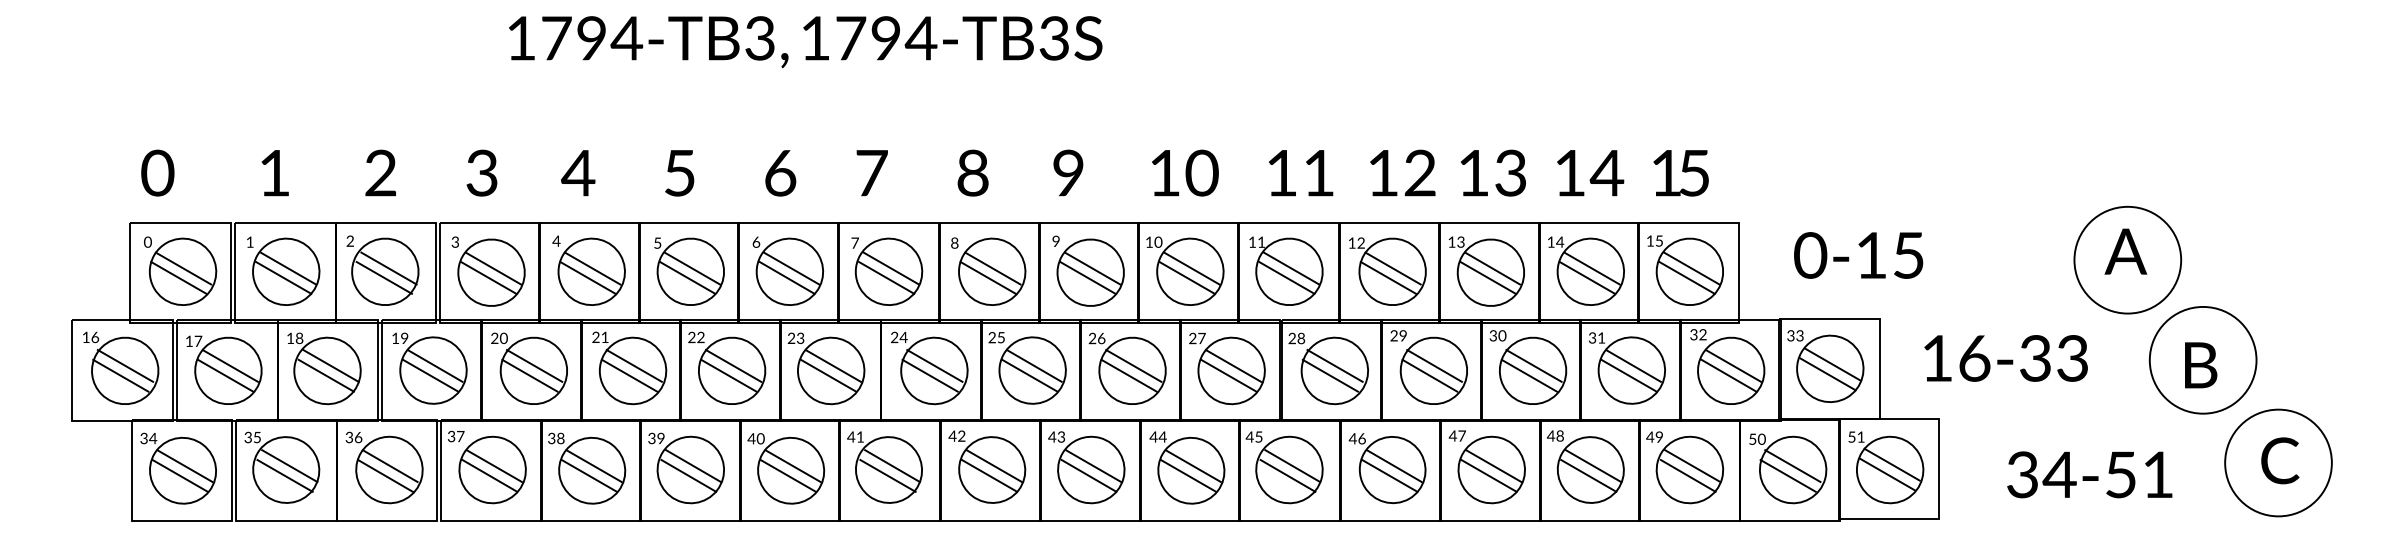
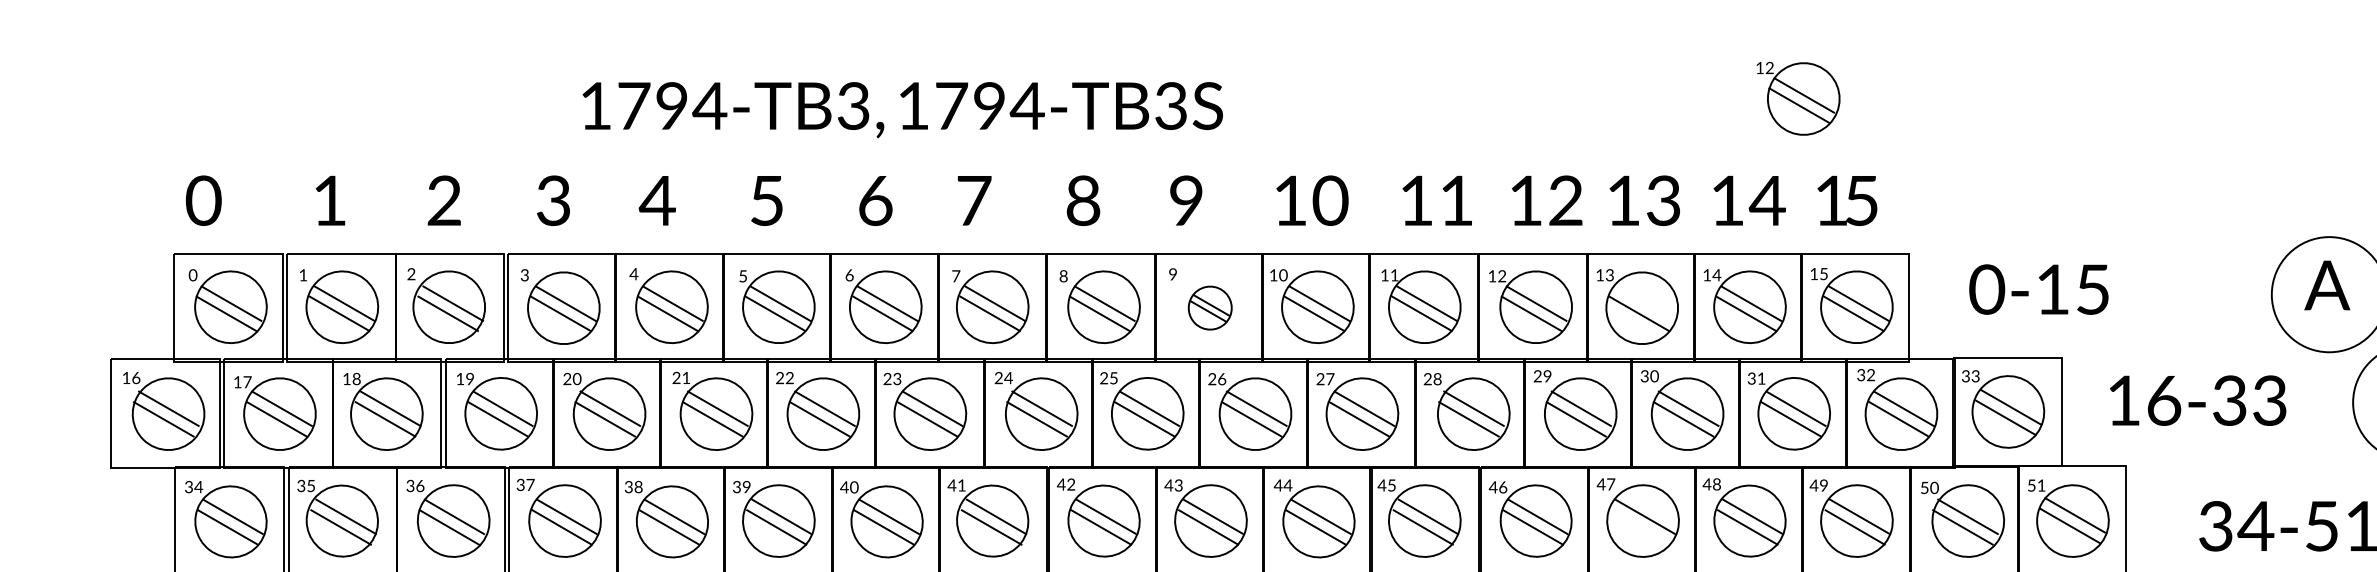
text: (805, 42) -> (902, 110), moved
part: (1635, 78) -> (1798, 98), added
line: (1492, 268) -> (1643, 303), removed
part: (1090, 272) -> (1210, 307), size x0.6
line: (1488, 475) -> (1639, 526), removed

